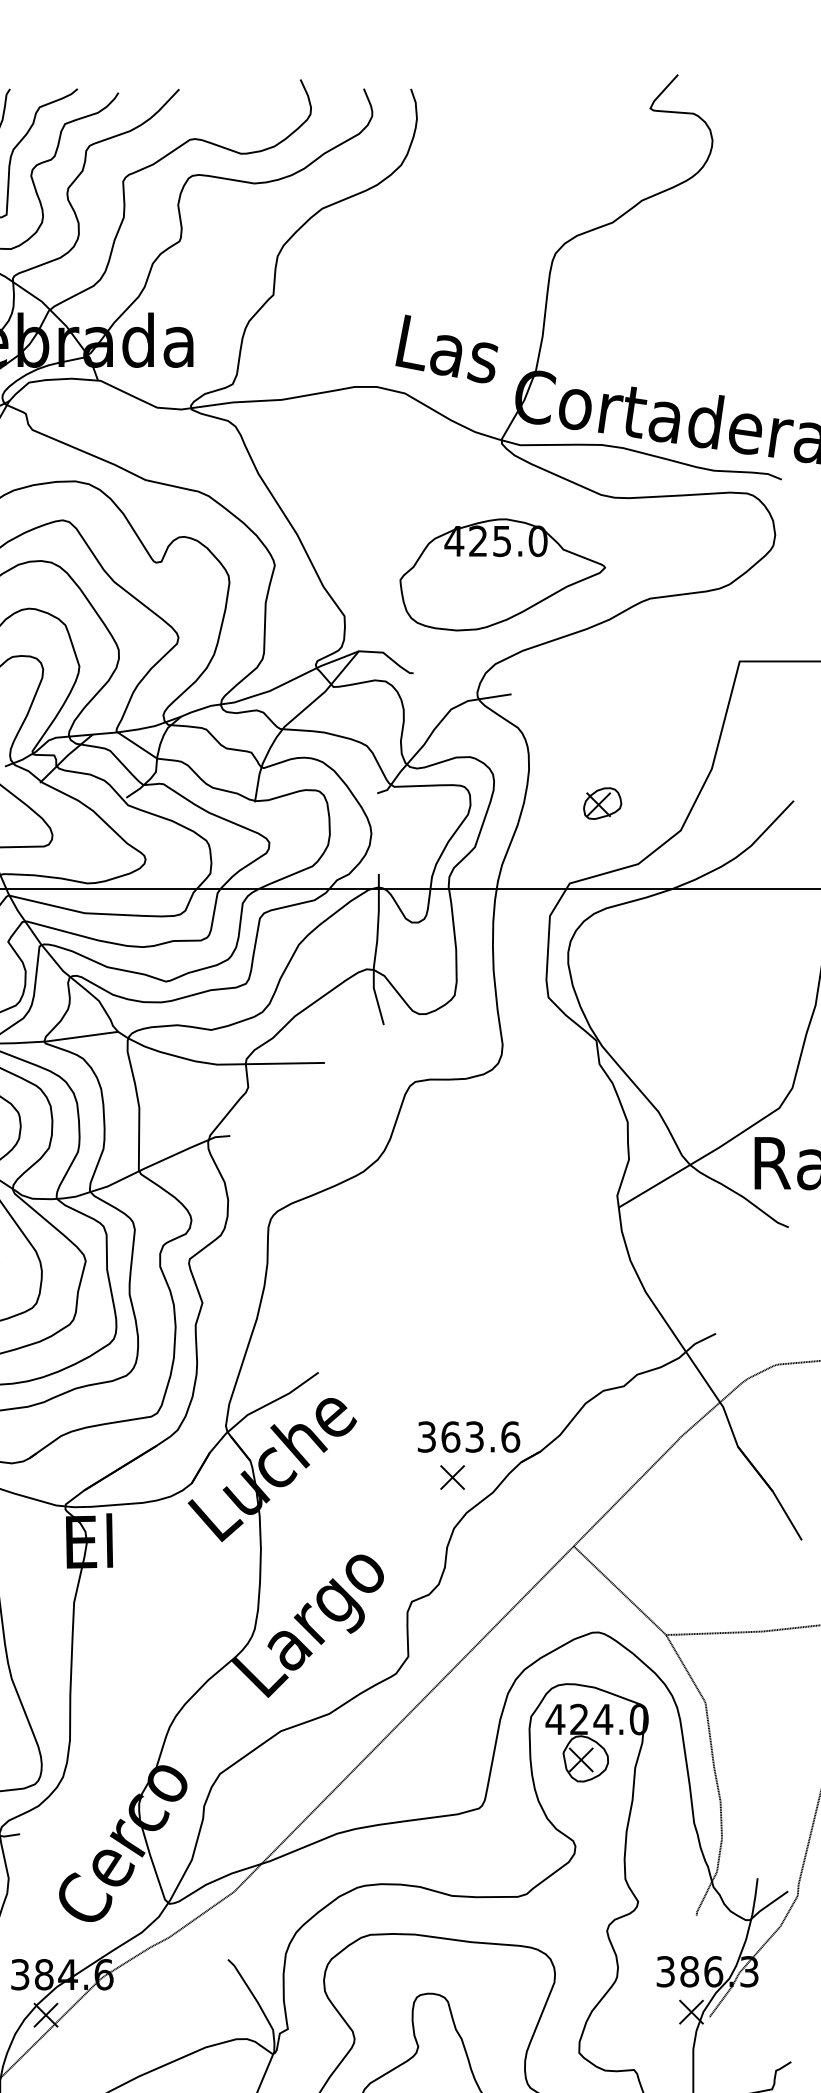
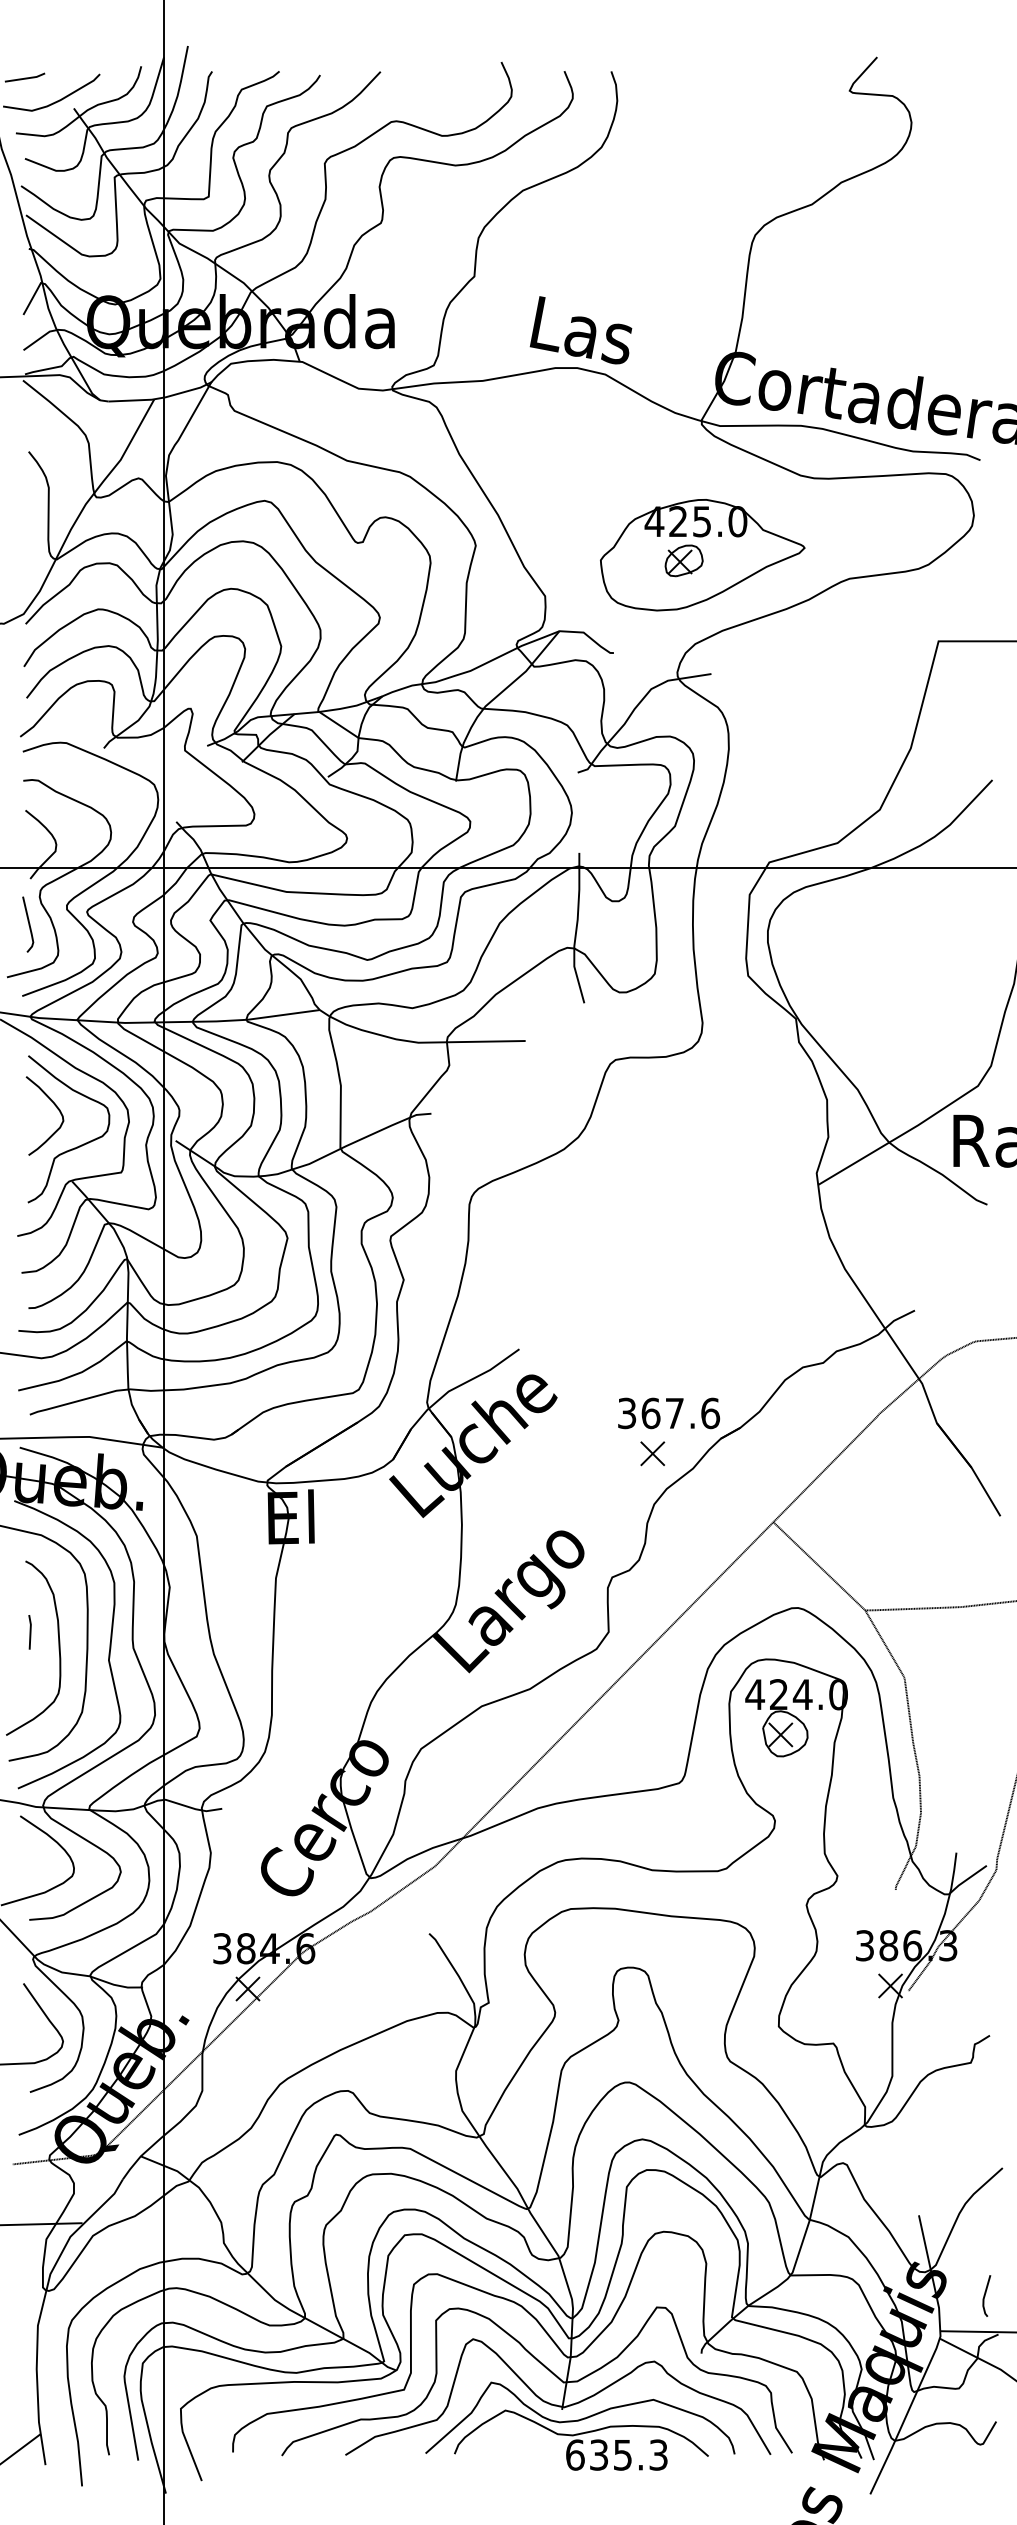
text: (446, 349) -> (580, 330), moved
part: (602, 803) -> (683, 560), moved
text: (474, 1437) -> (674, 1413), 363.6 -> 367.6

